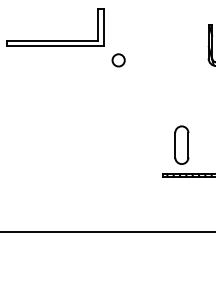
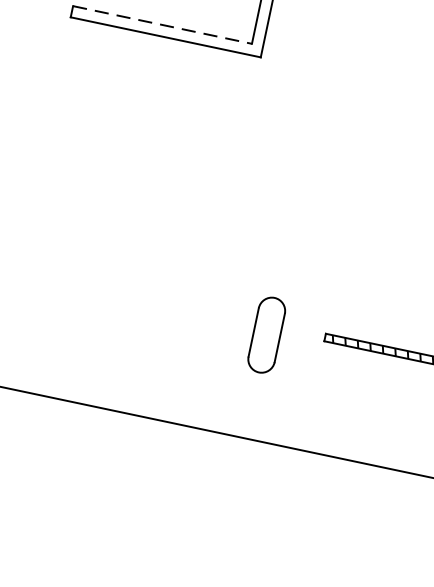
line: (53, 40) -> (164, 25), solid -> dashed
circle: (118, 60) -> (284, 91), removed
part: (181, 144) -> (266, 333), moved

